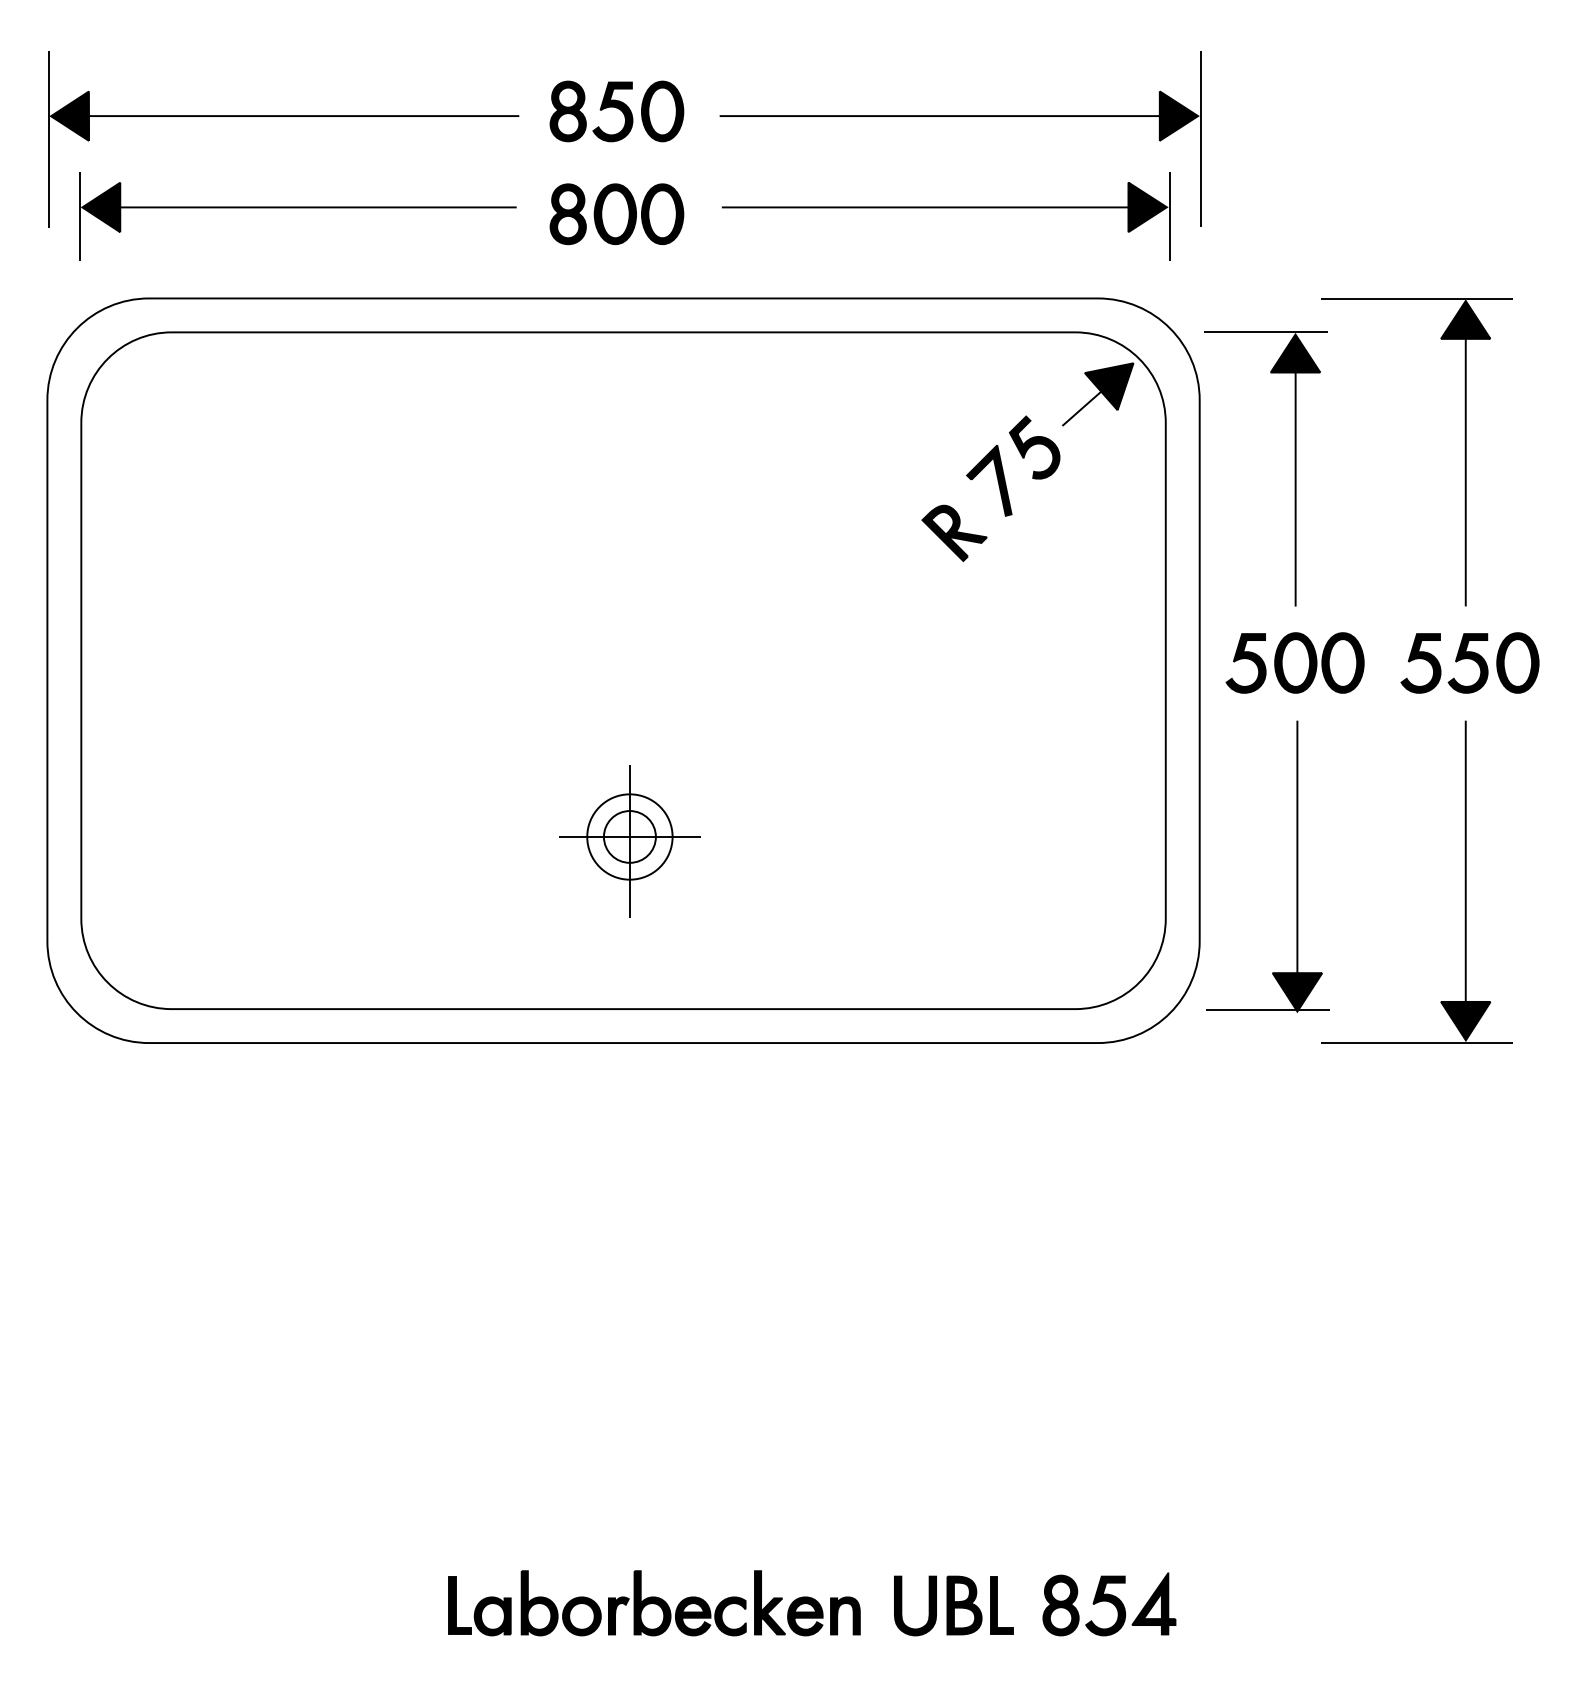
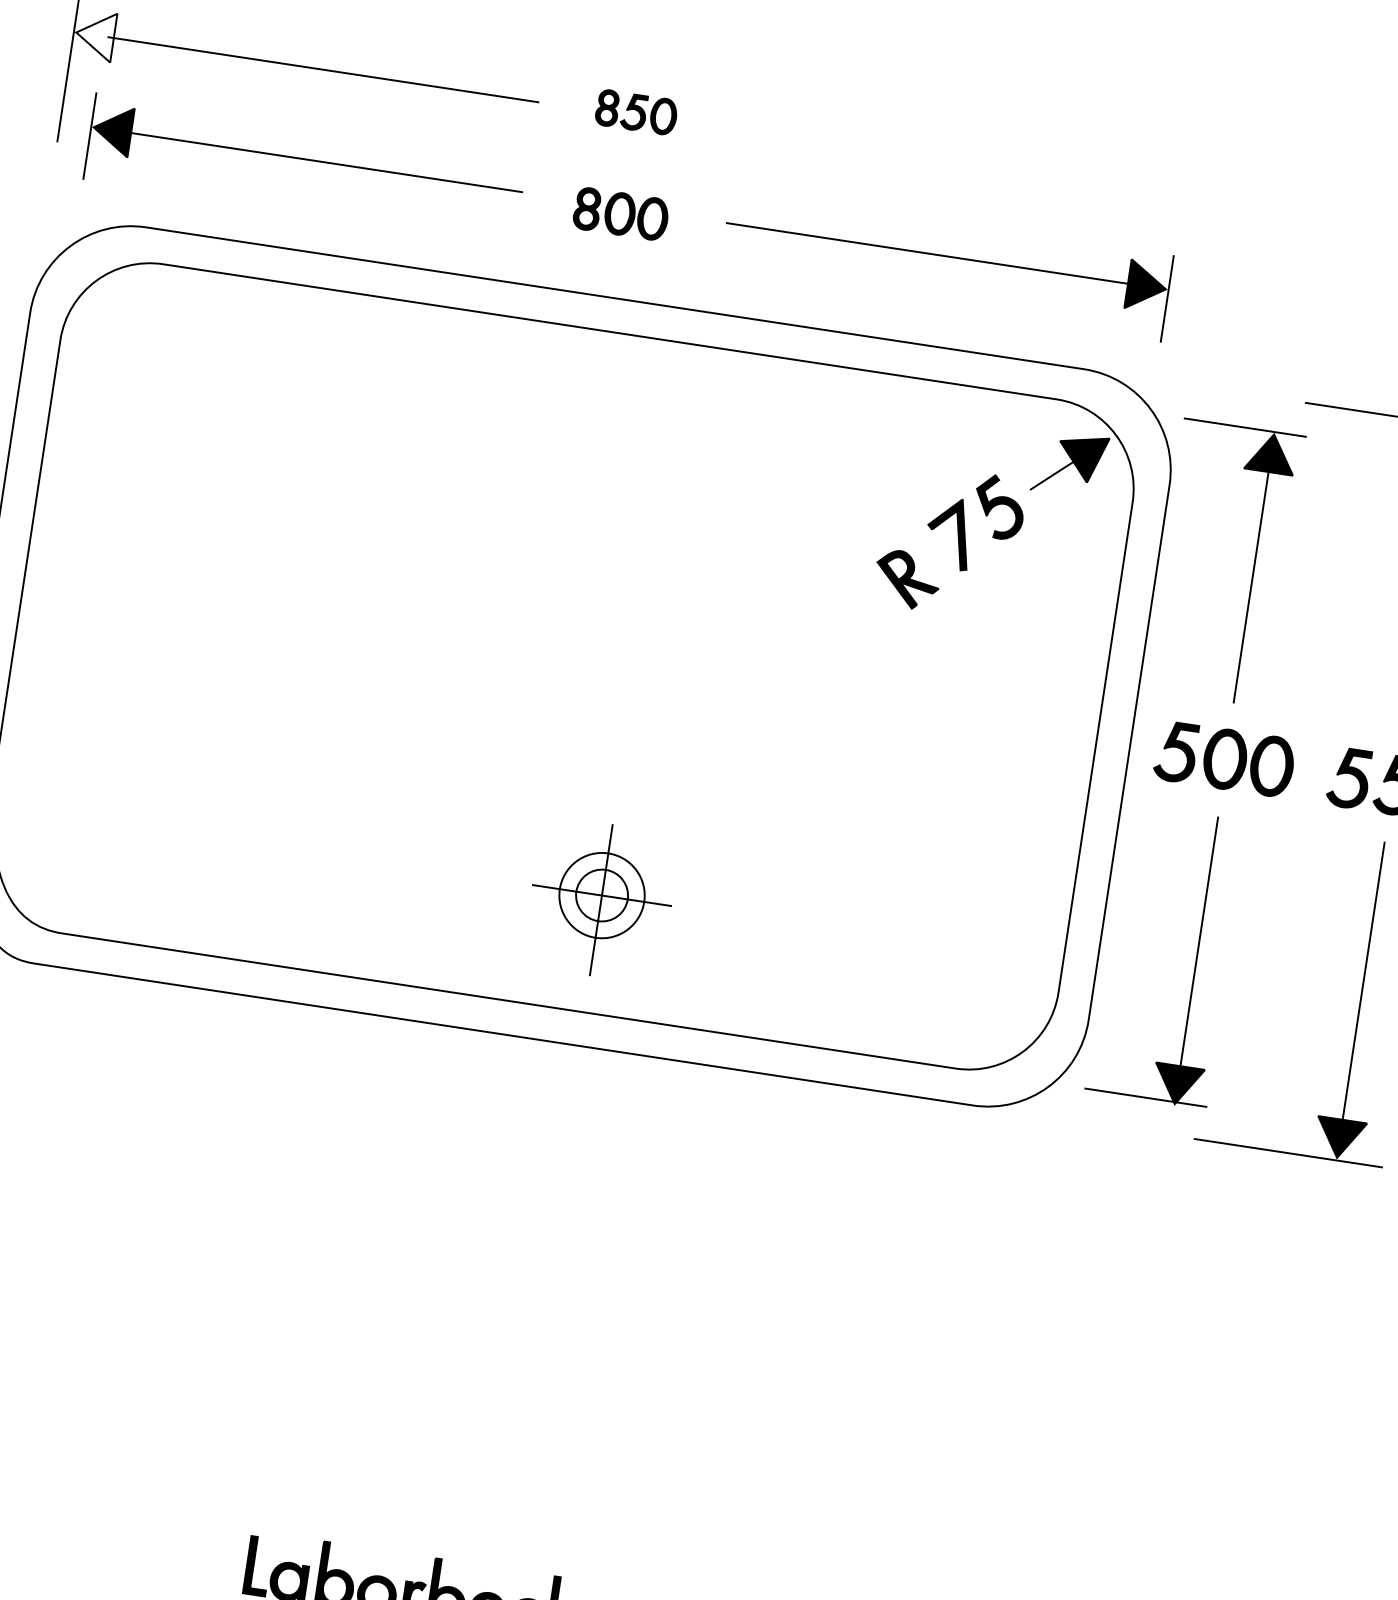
part: (616, 111) -> (636, 112), size x0.6
fill: (70, 115) -> (95, 34), removed
part: (960, 116) -> (975, 168), removed
part: (616, 214) -> (620, 214), size x0.7
part: (629, 841) -> (600, 899), moved

